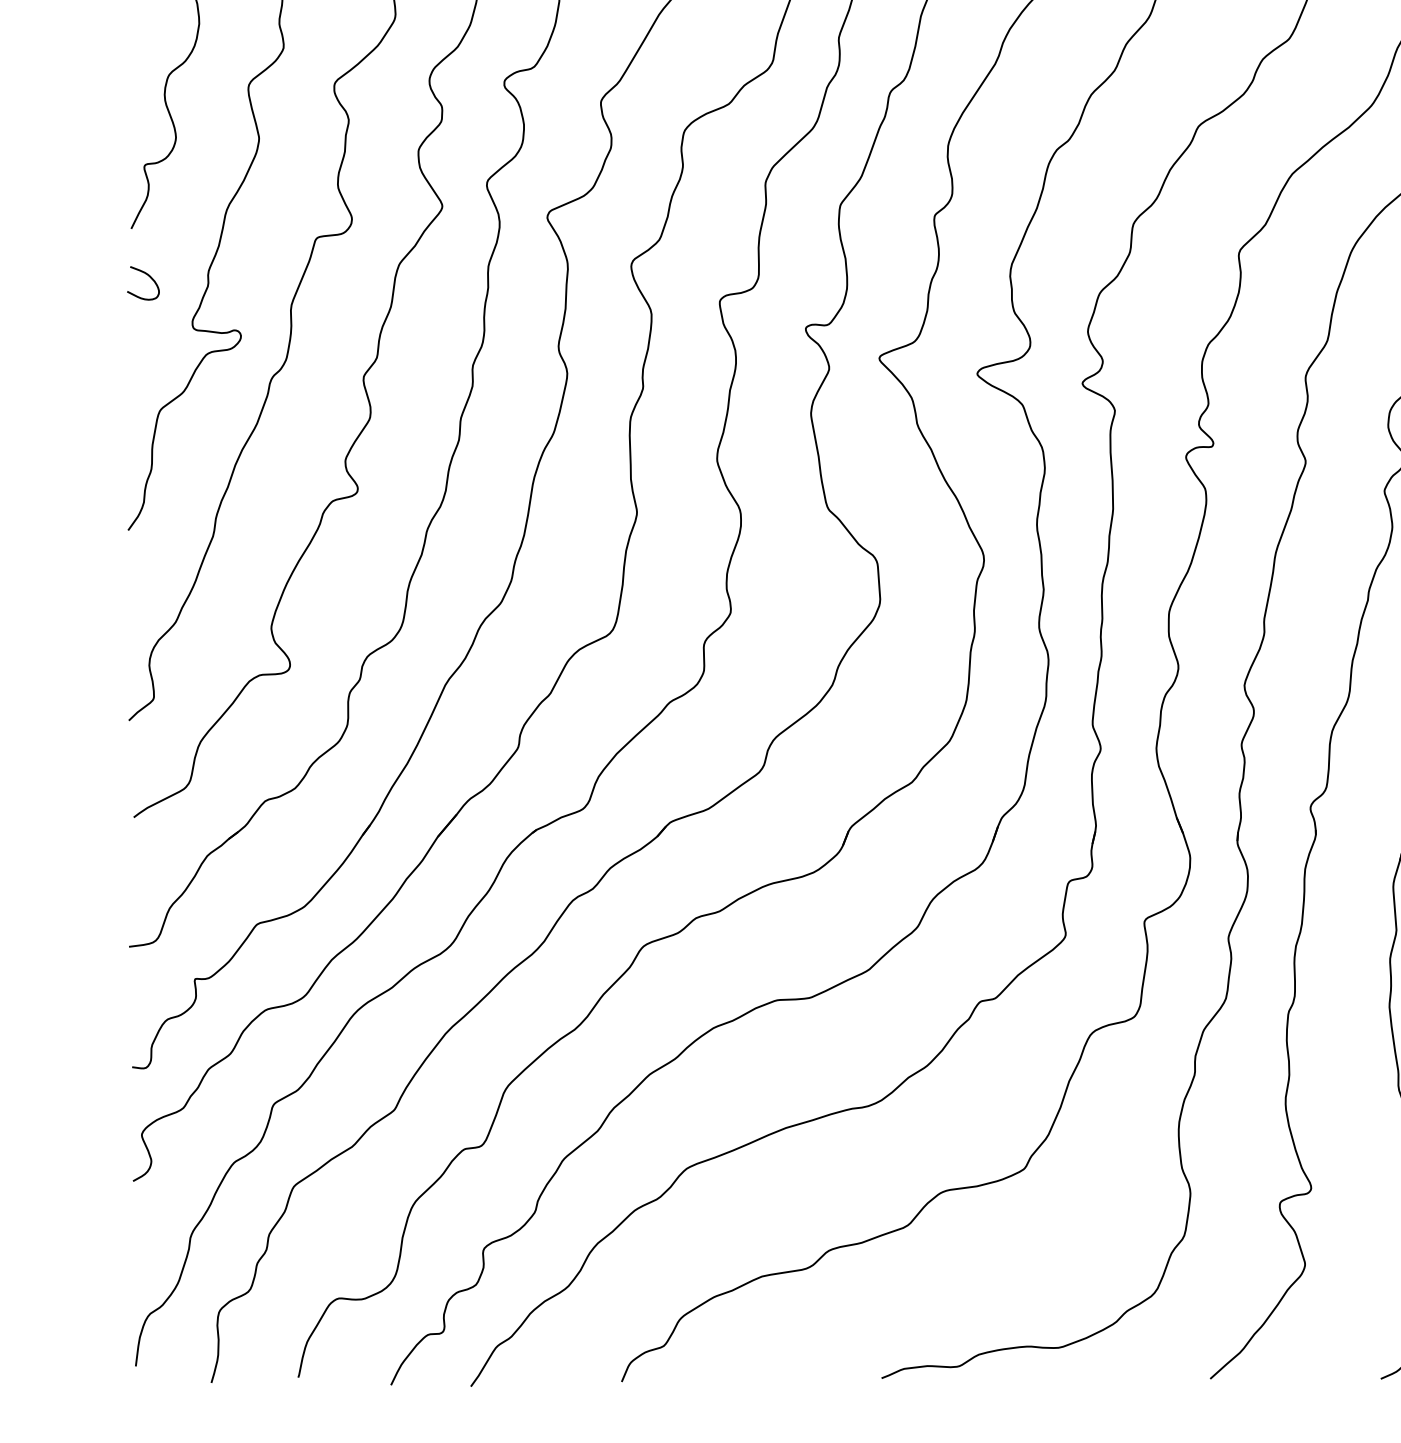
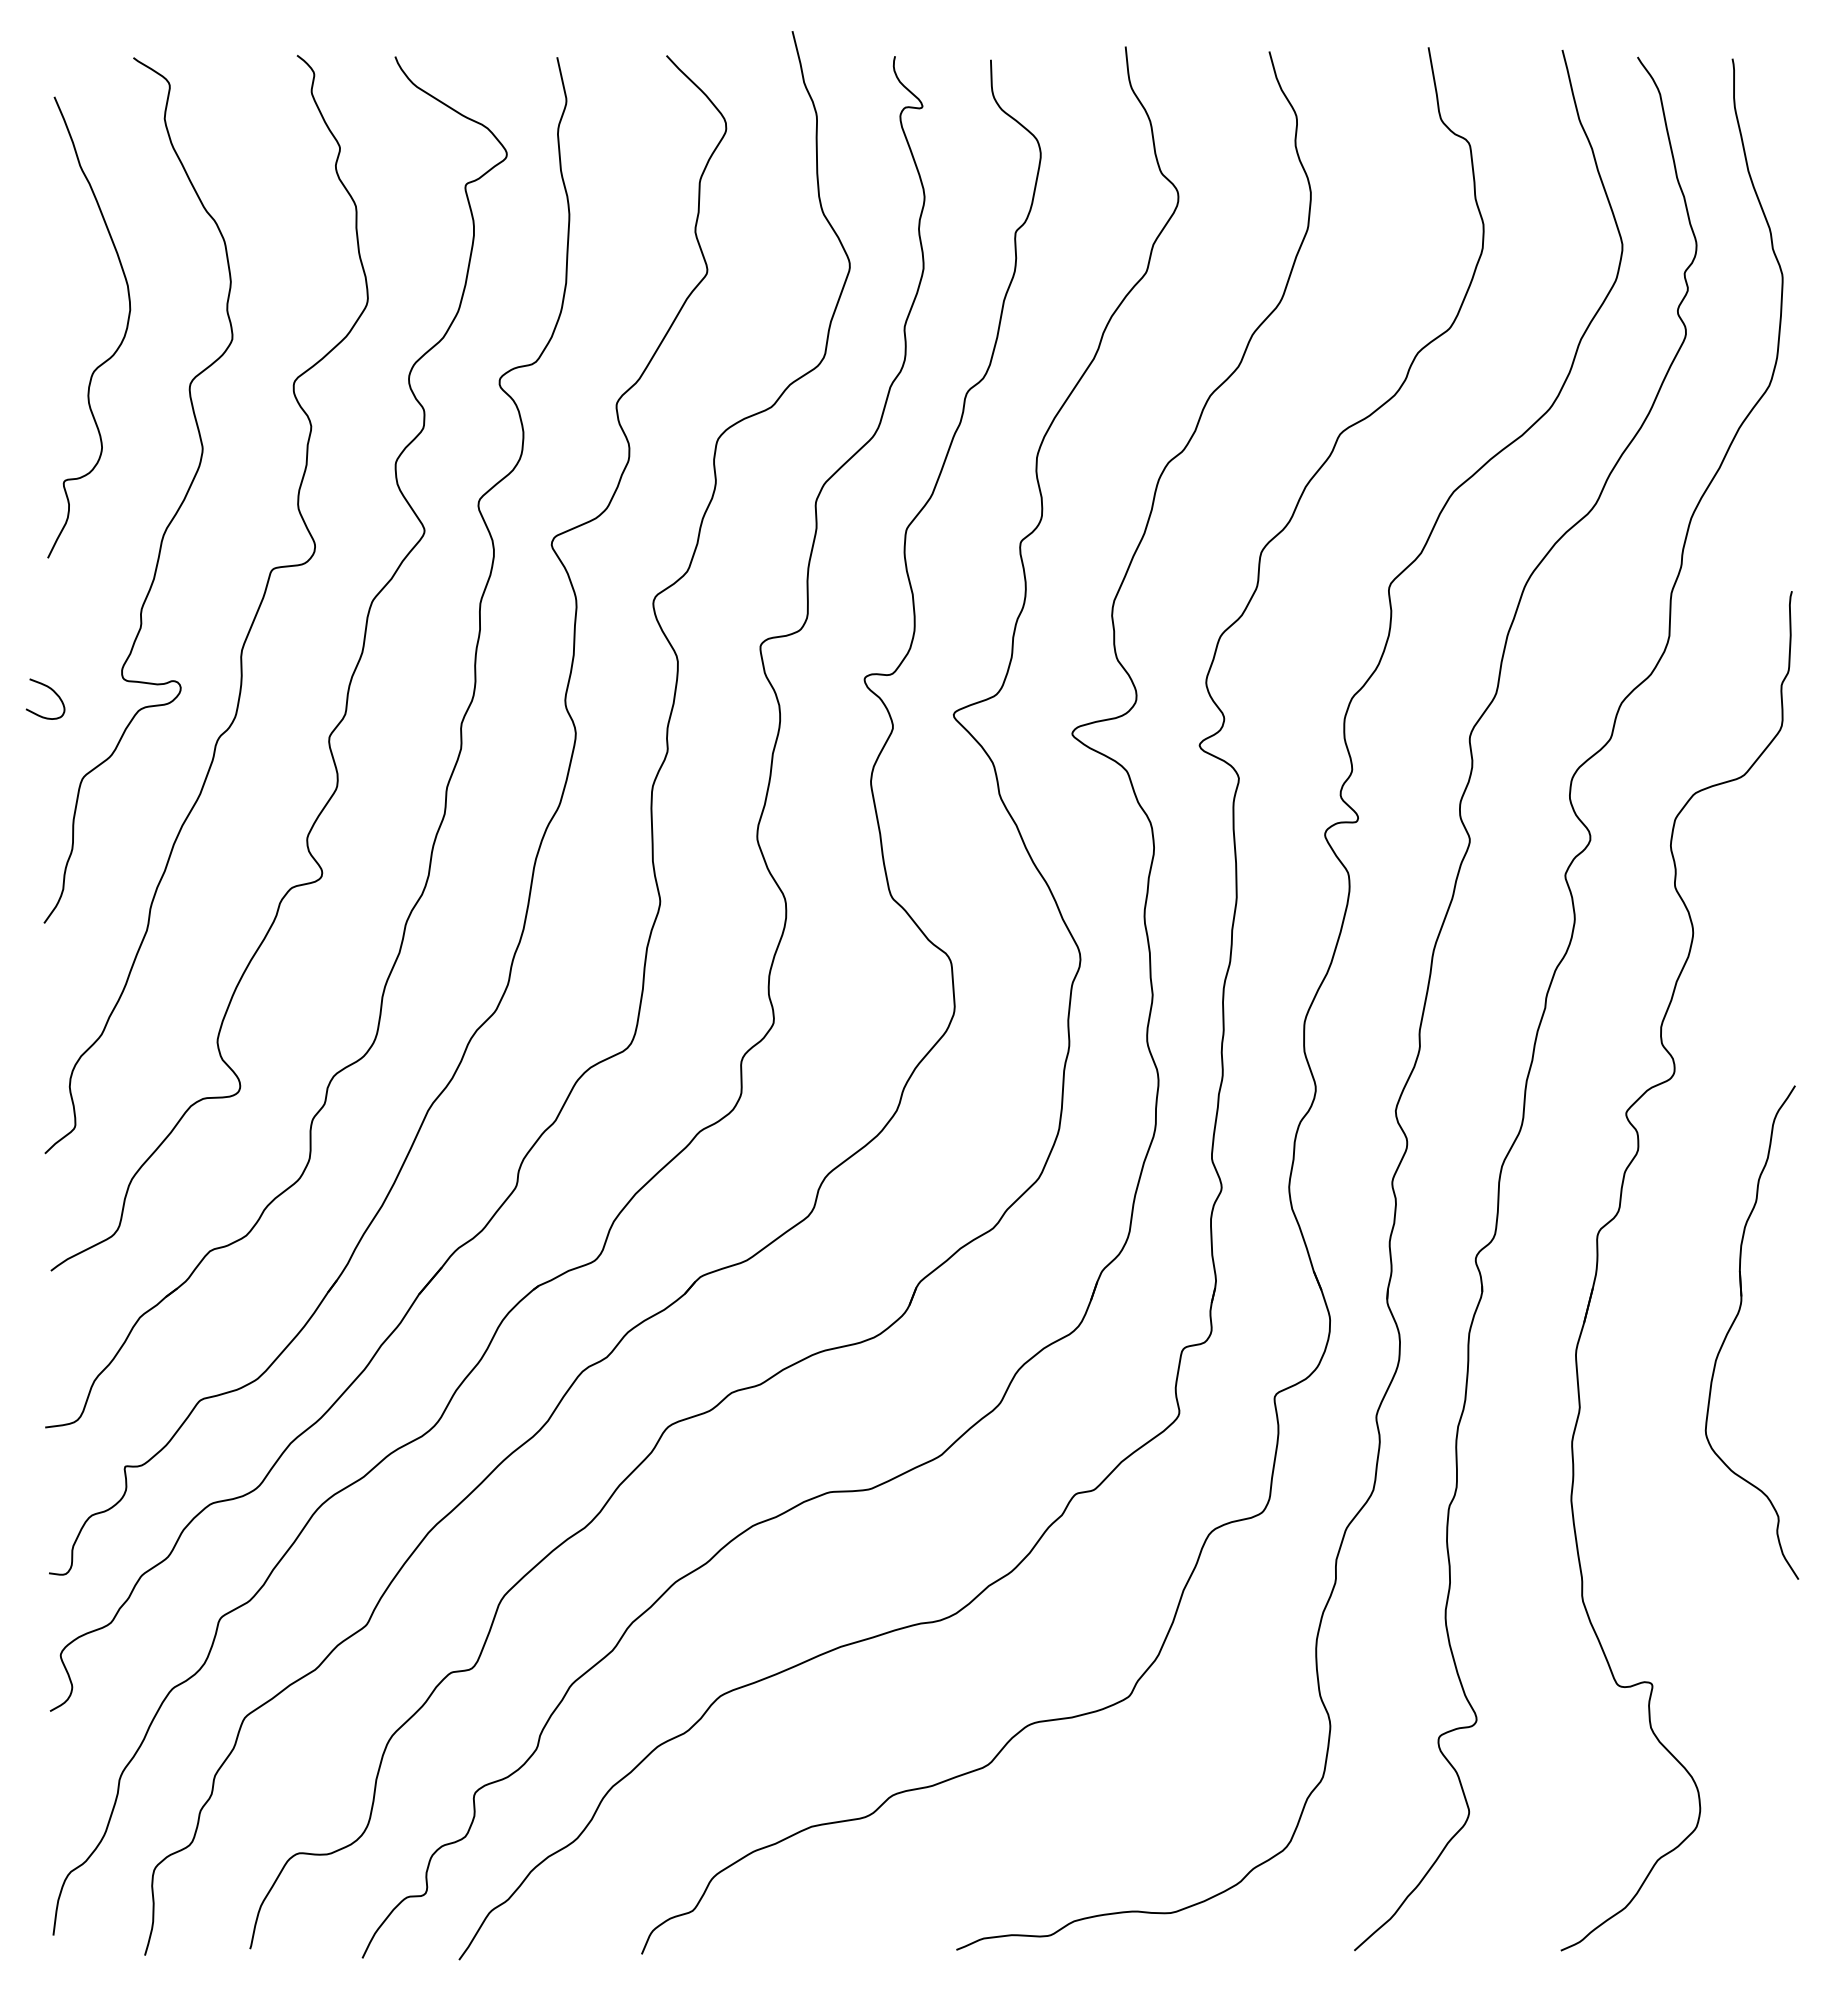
curve: (149, 277) -> (52, 691), moved

